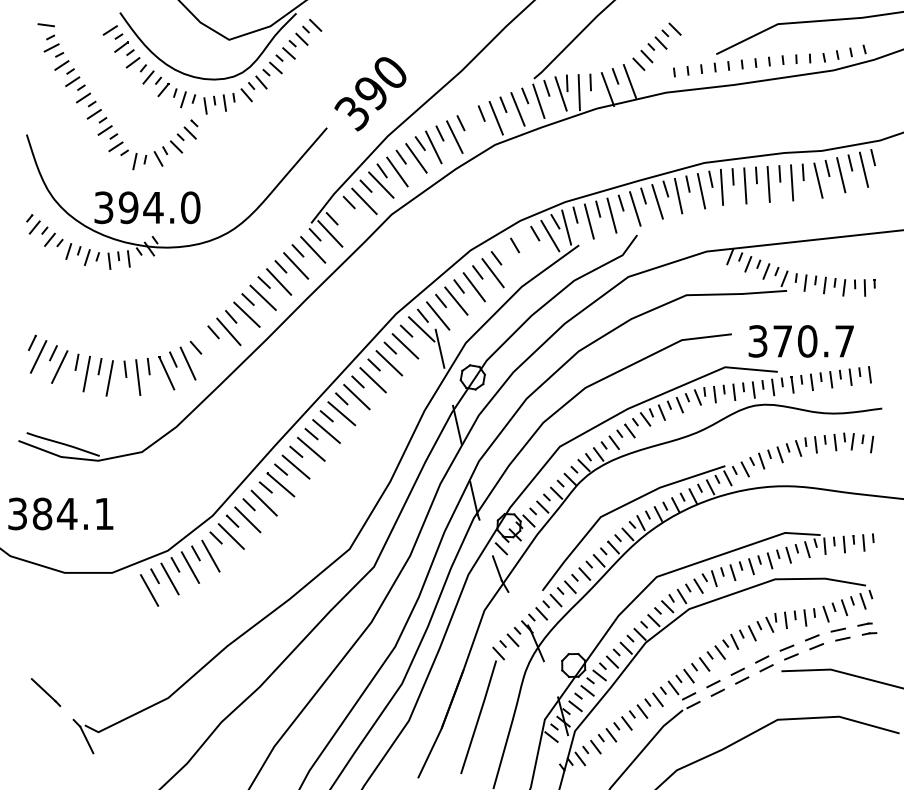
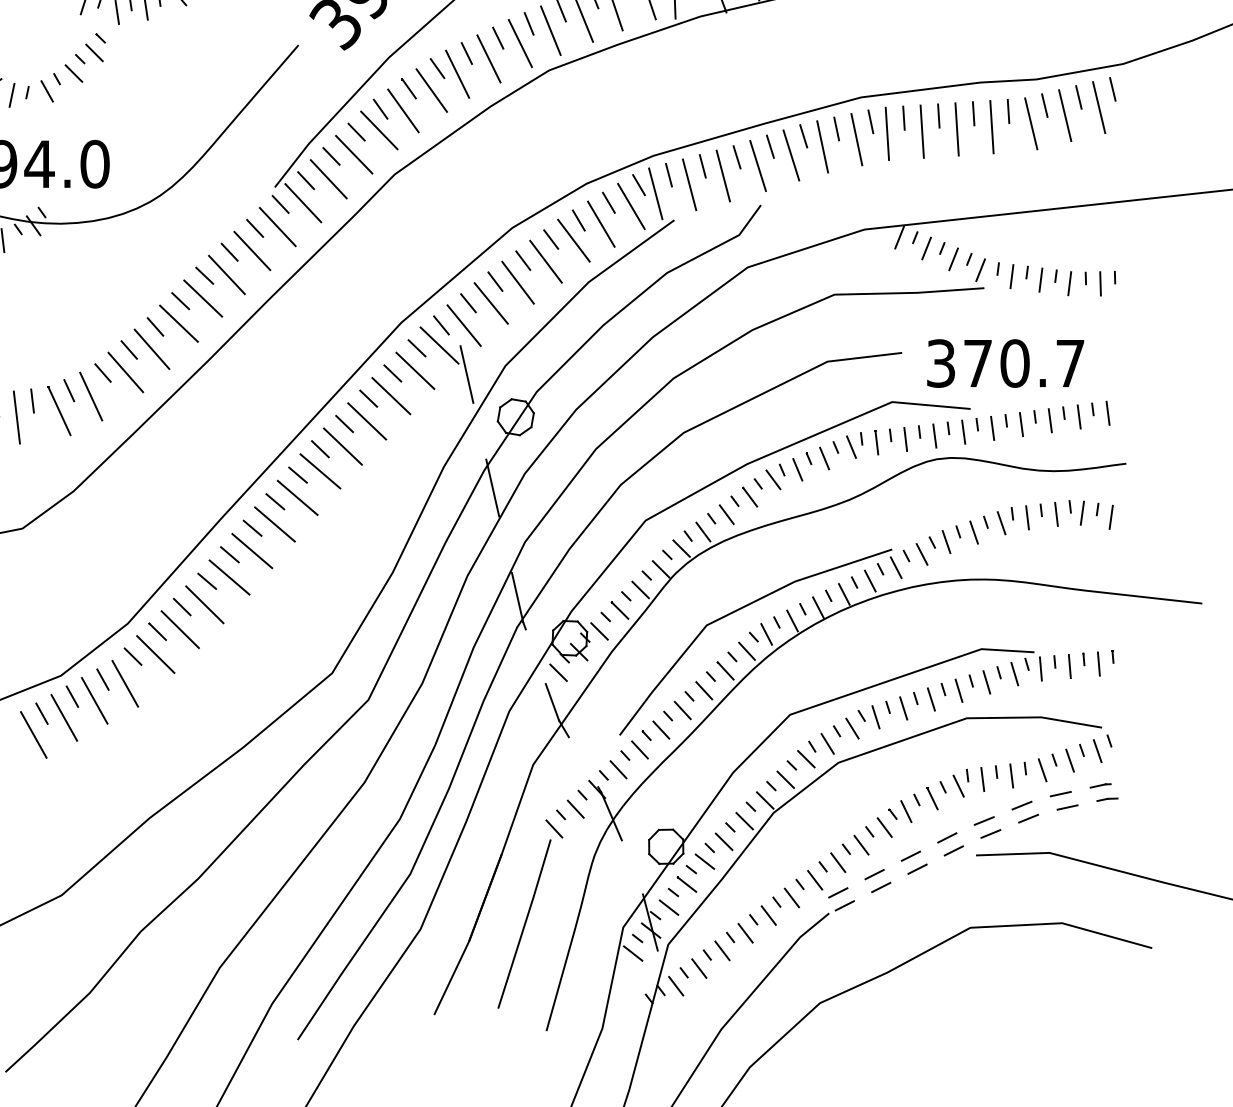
line: (475, 126) -> (519, 43), added
line: (347, 217) -> (328, 178), added
line: (530, 247) -> (601, 223), added
line: (511, 259) -> (573, 241), added
line: (210, 347) -> (124, 372), added

